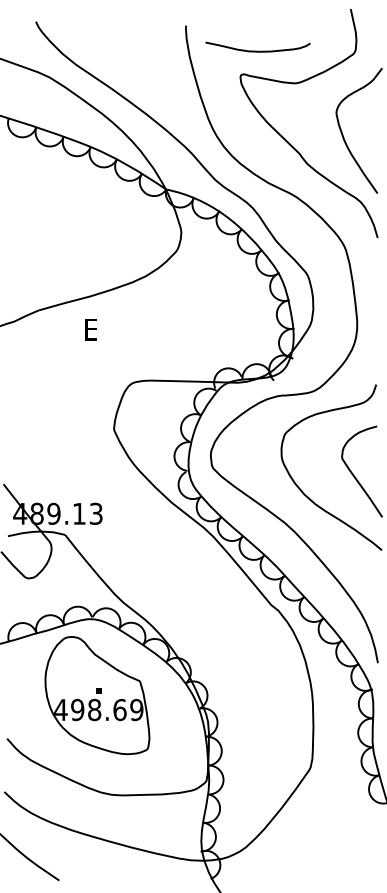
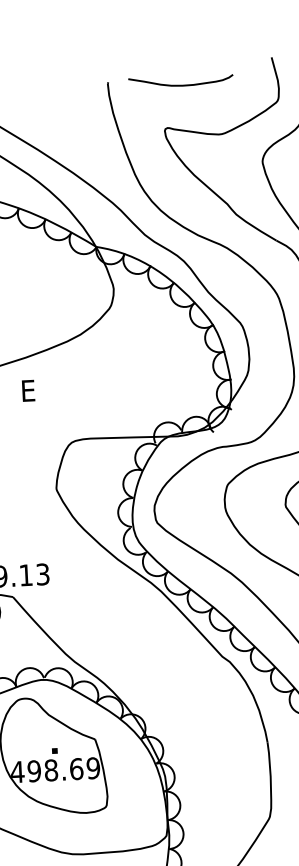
curve: (257, 50) -> (180, 84), moved

